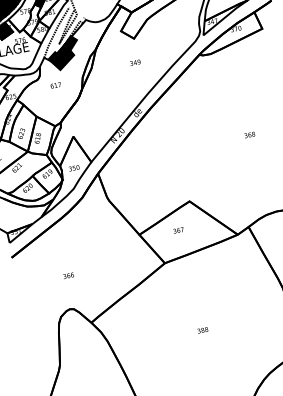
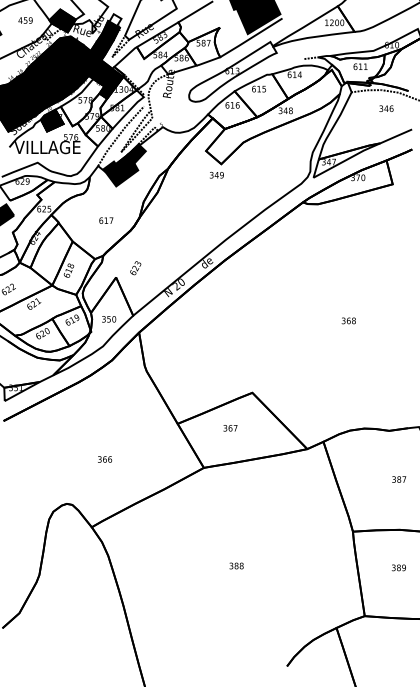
text: (135, 62) -> (216, 174), moved
text: (56, 85) -> (106, 220), moved
text: (21, 133) -> (135, 268), moved
text: (69, 275) -> (105, 459), moved

